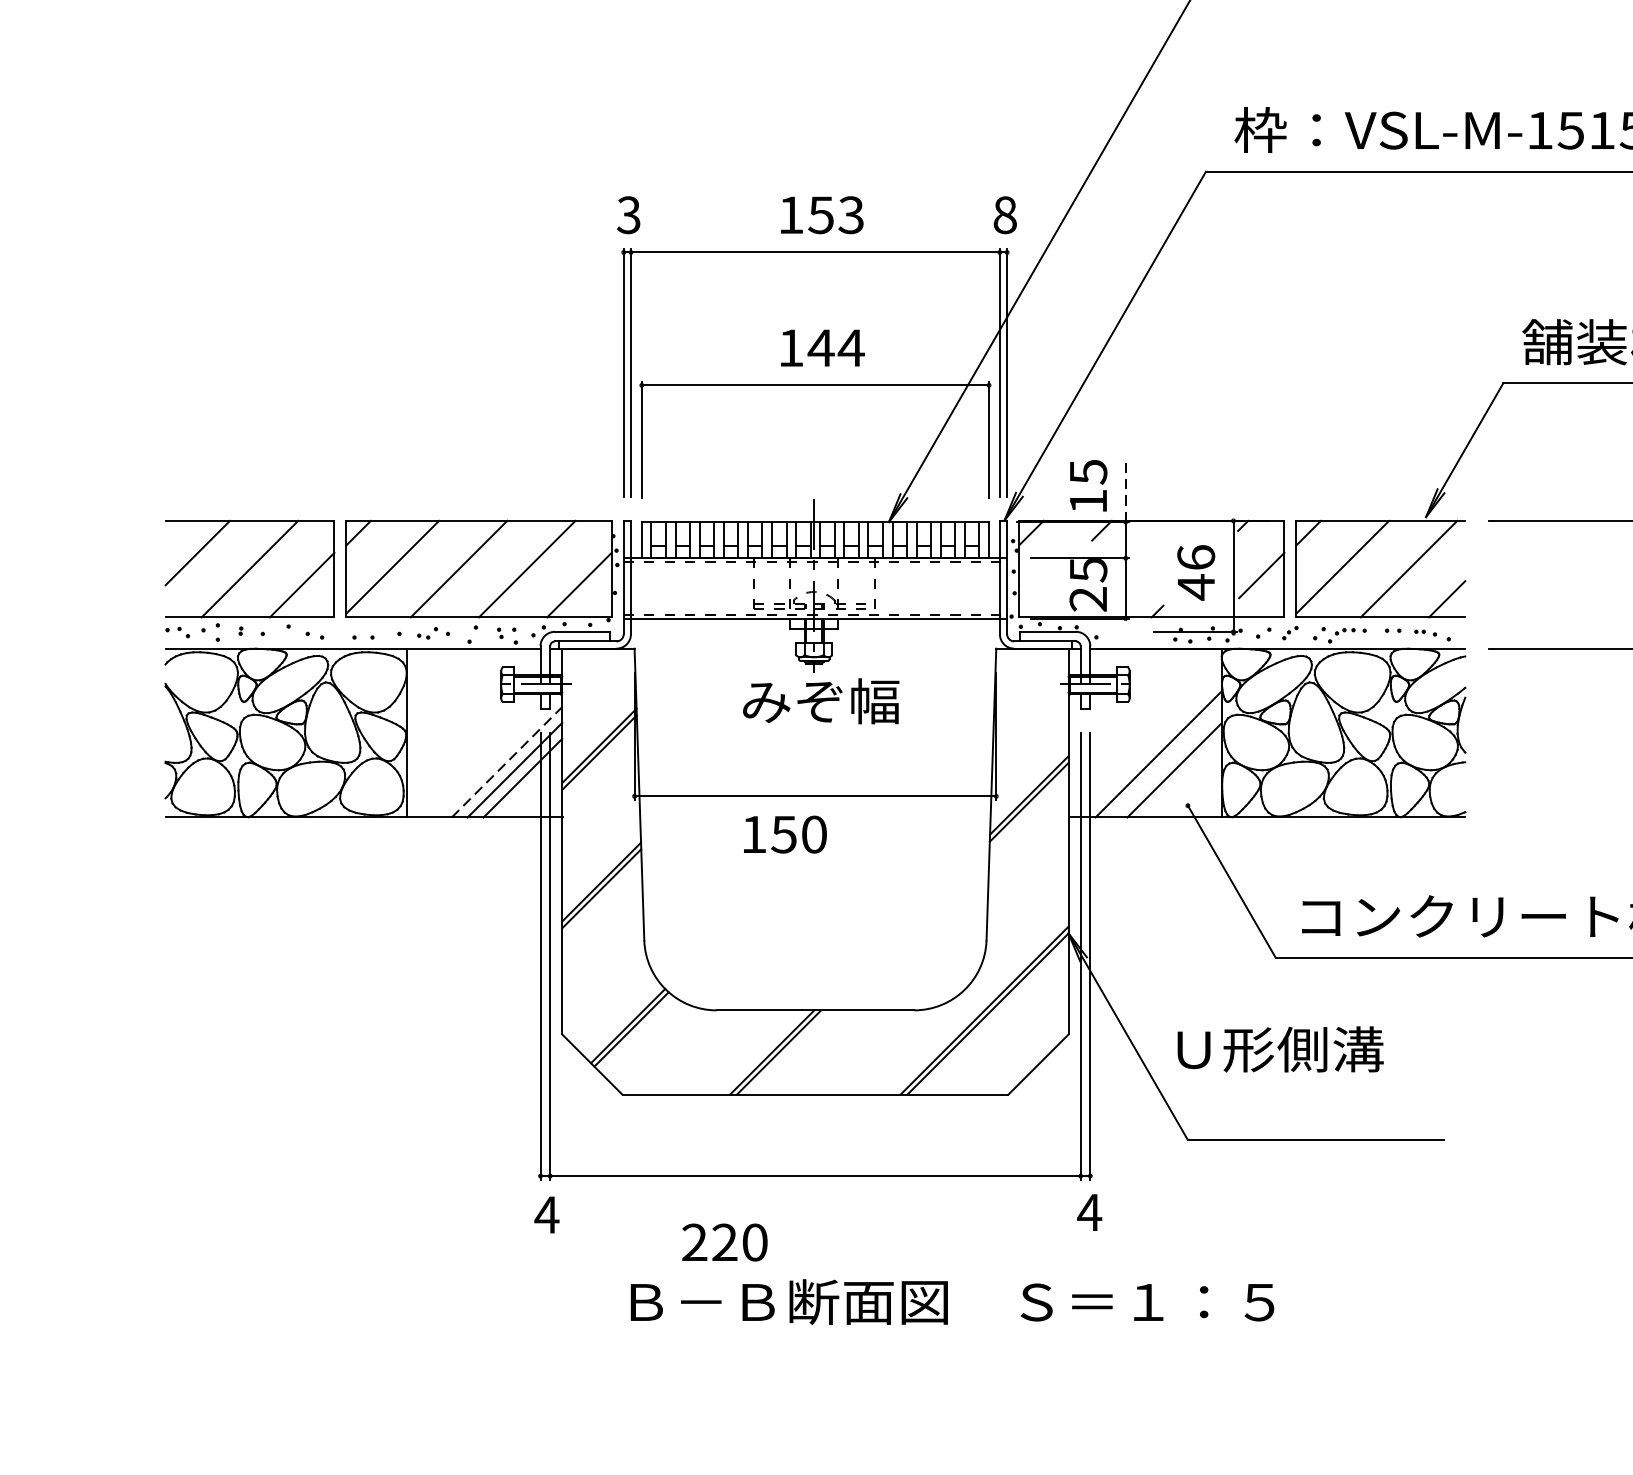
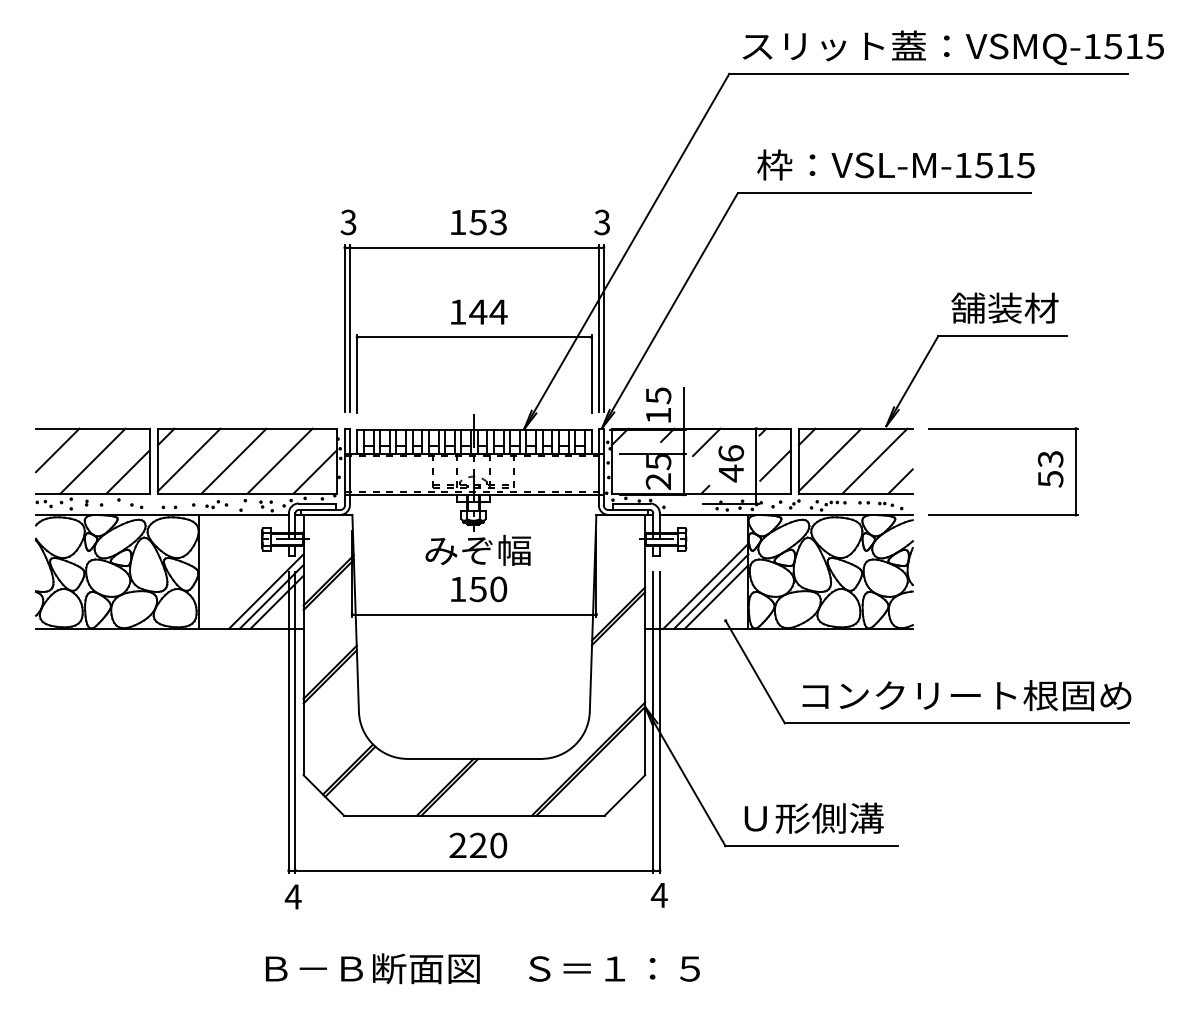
text: (1005, 215) -> (602, 222), 8 -> 3
line: (1125, 490) -> (683, 408), dashed -> solid
line: (1159, 541) -> (706, 442), added
line: (507, 762) -> (266, 591), dashed -> solid
line: (1166, 762) -> (711, 591), added
text: (785, 834) -> (479, 589), moved
text: (1279, 1048) -> (813, 817), moved
text: (725, 1242) -> (478, 845), moved
text: (951, 1301) -> (482, 968), moved

